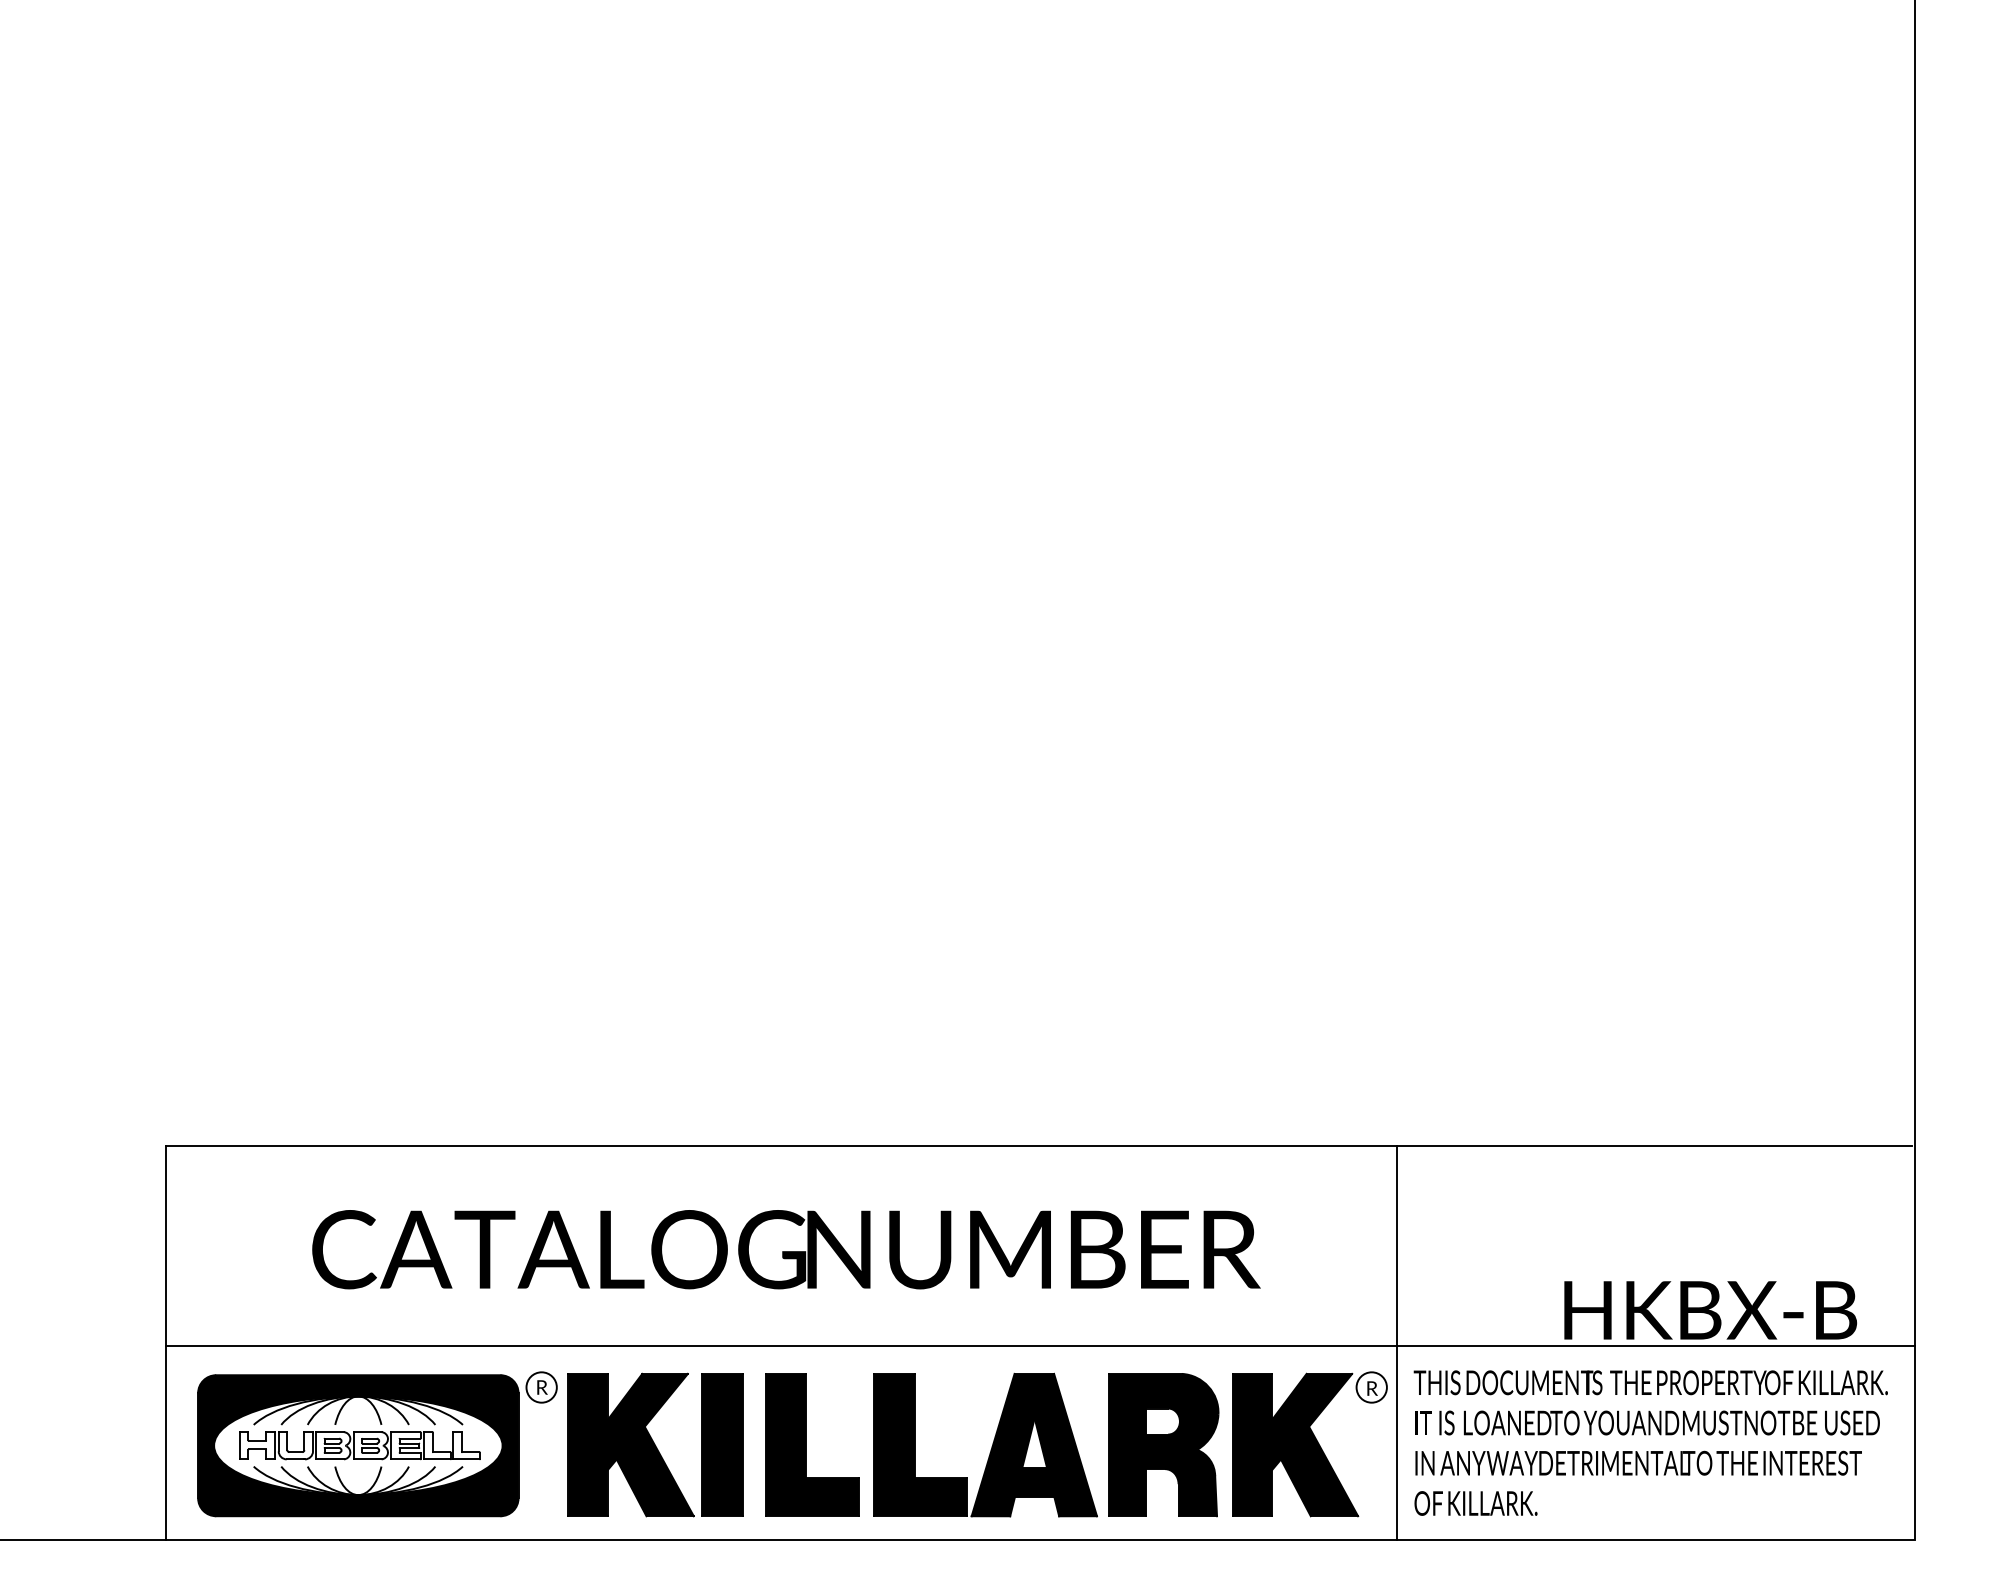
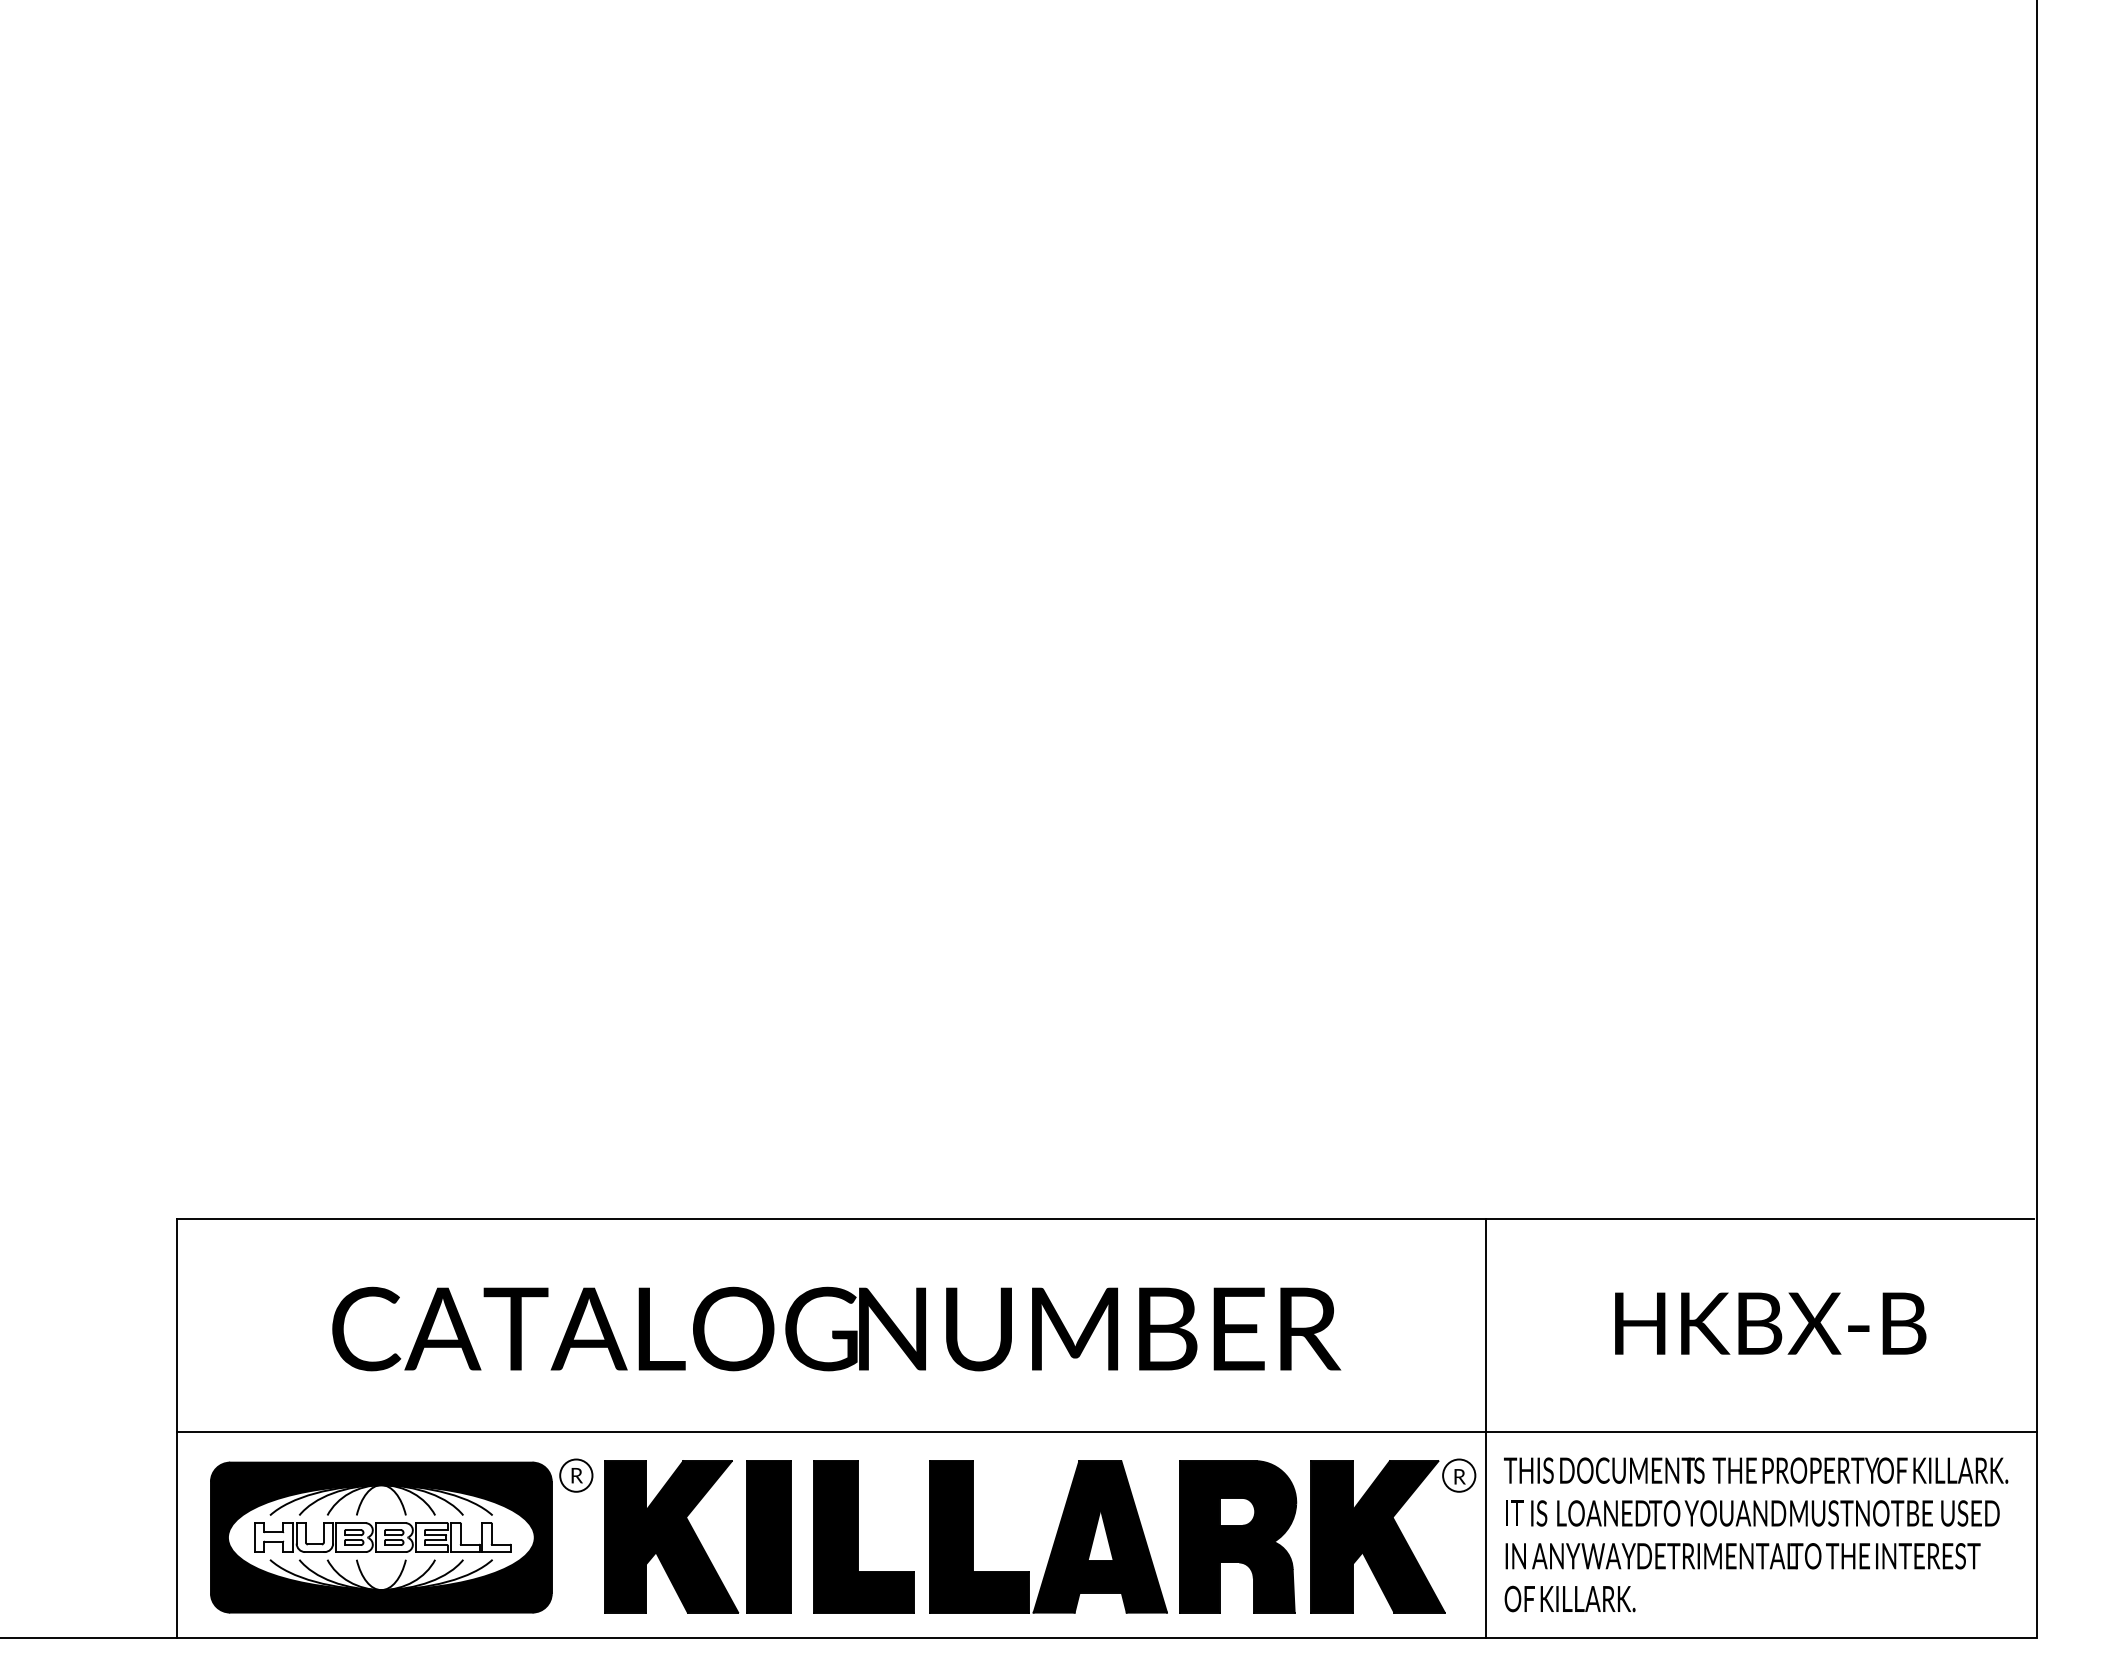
text: (1710, 1310) -> (1770, 1323), moved

